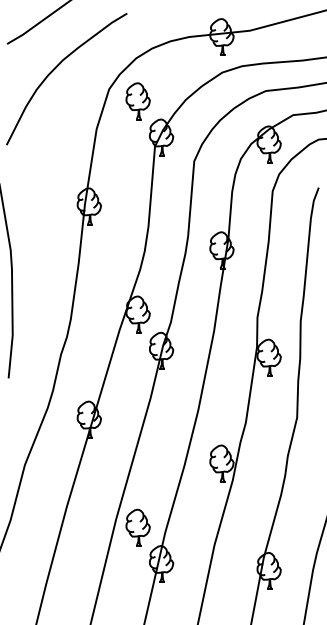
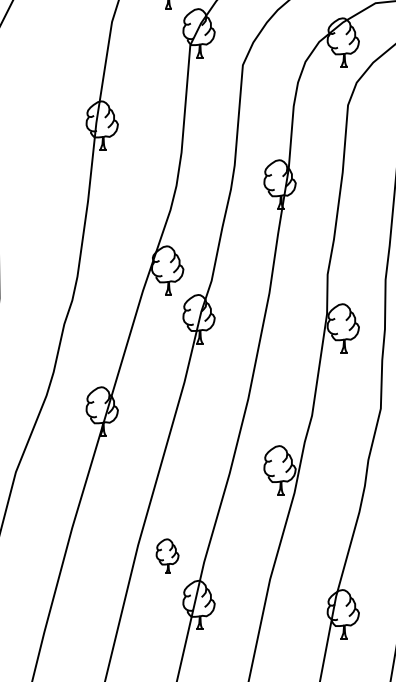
part: (137, 527) -> (166, 556), size x0.7

